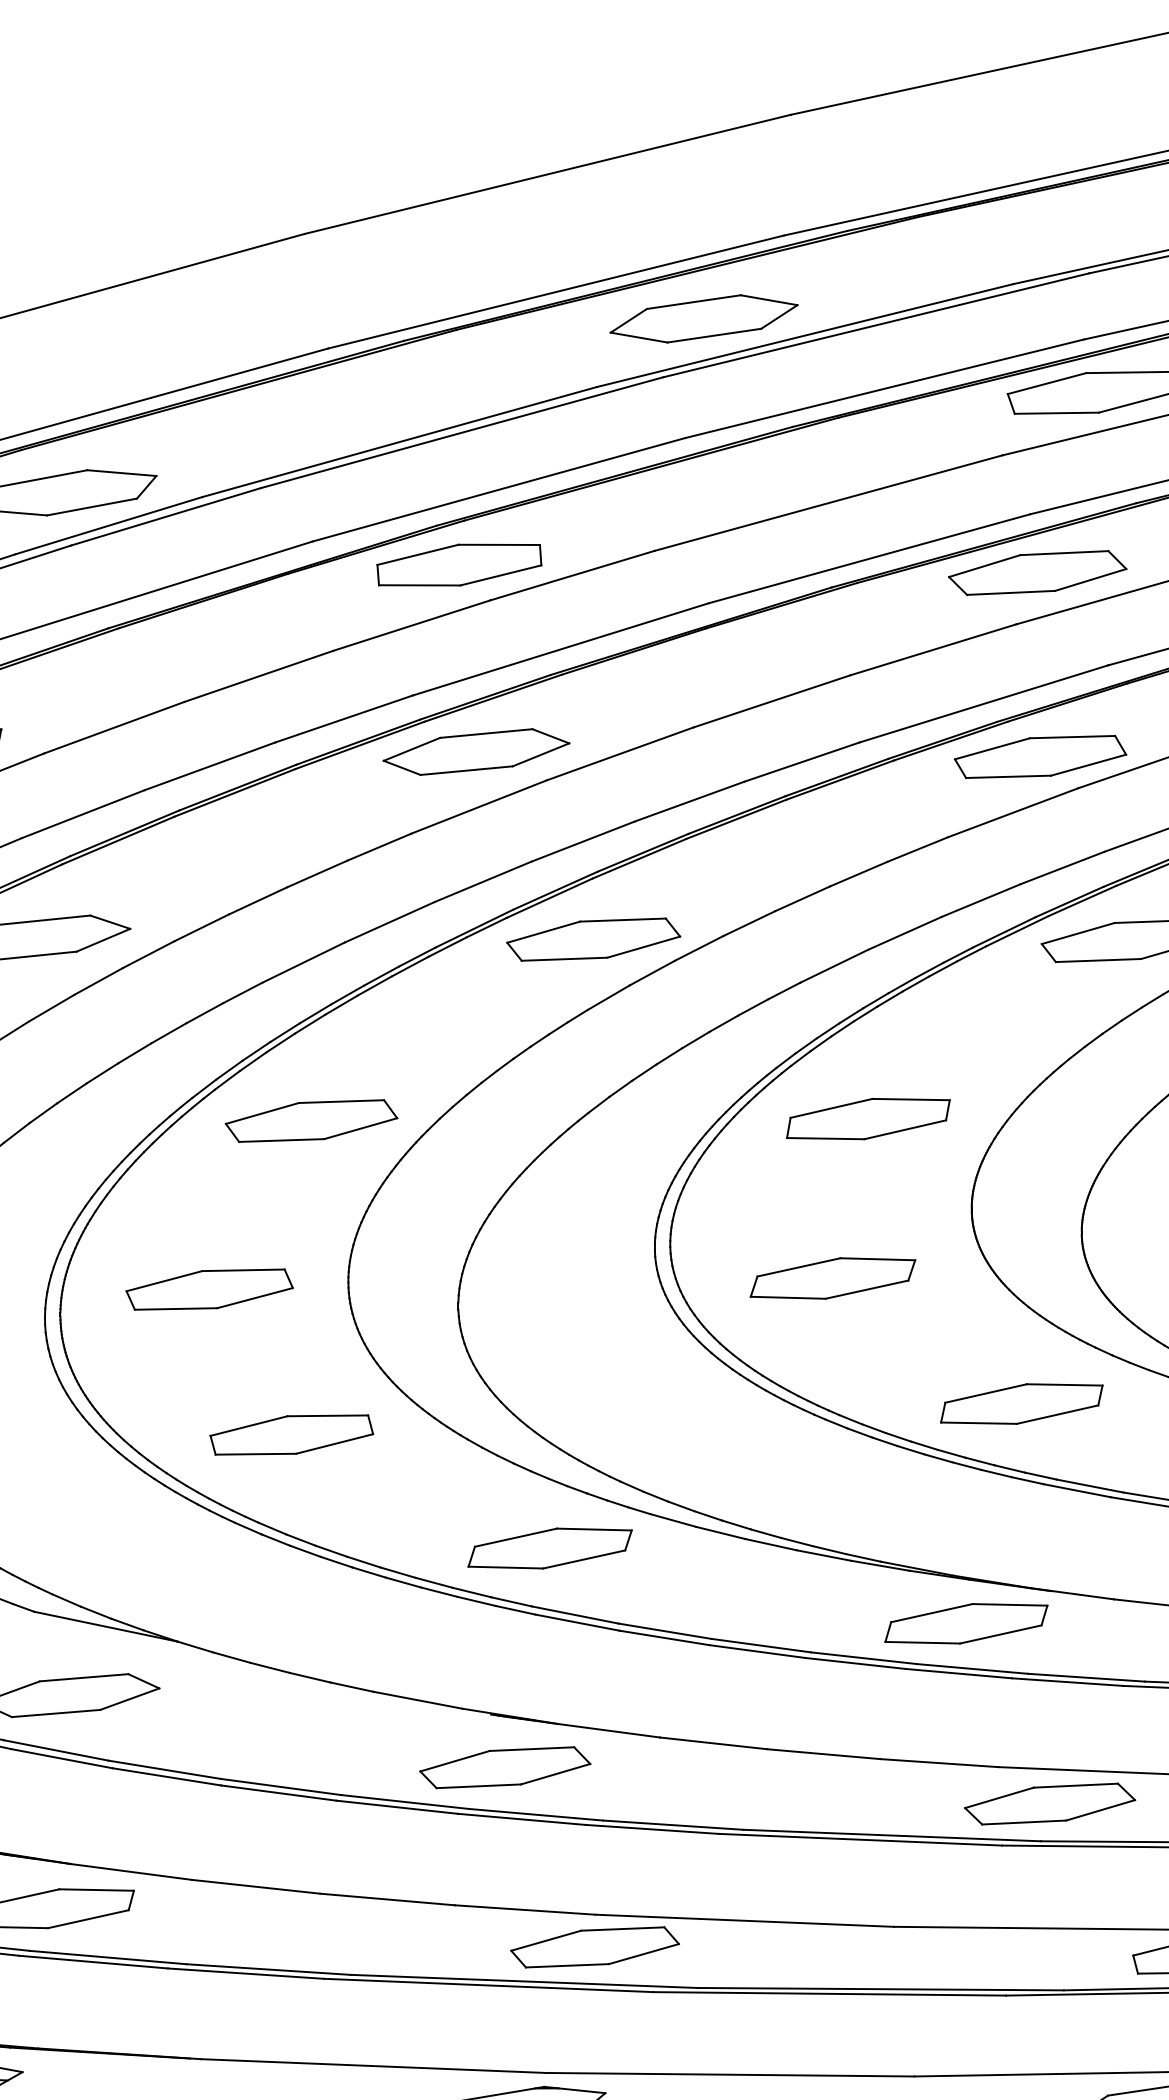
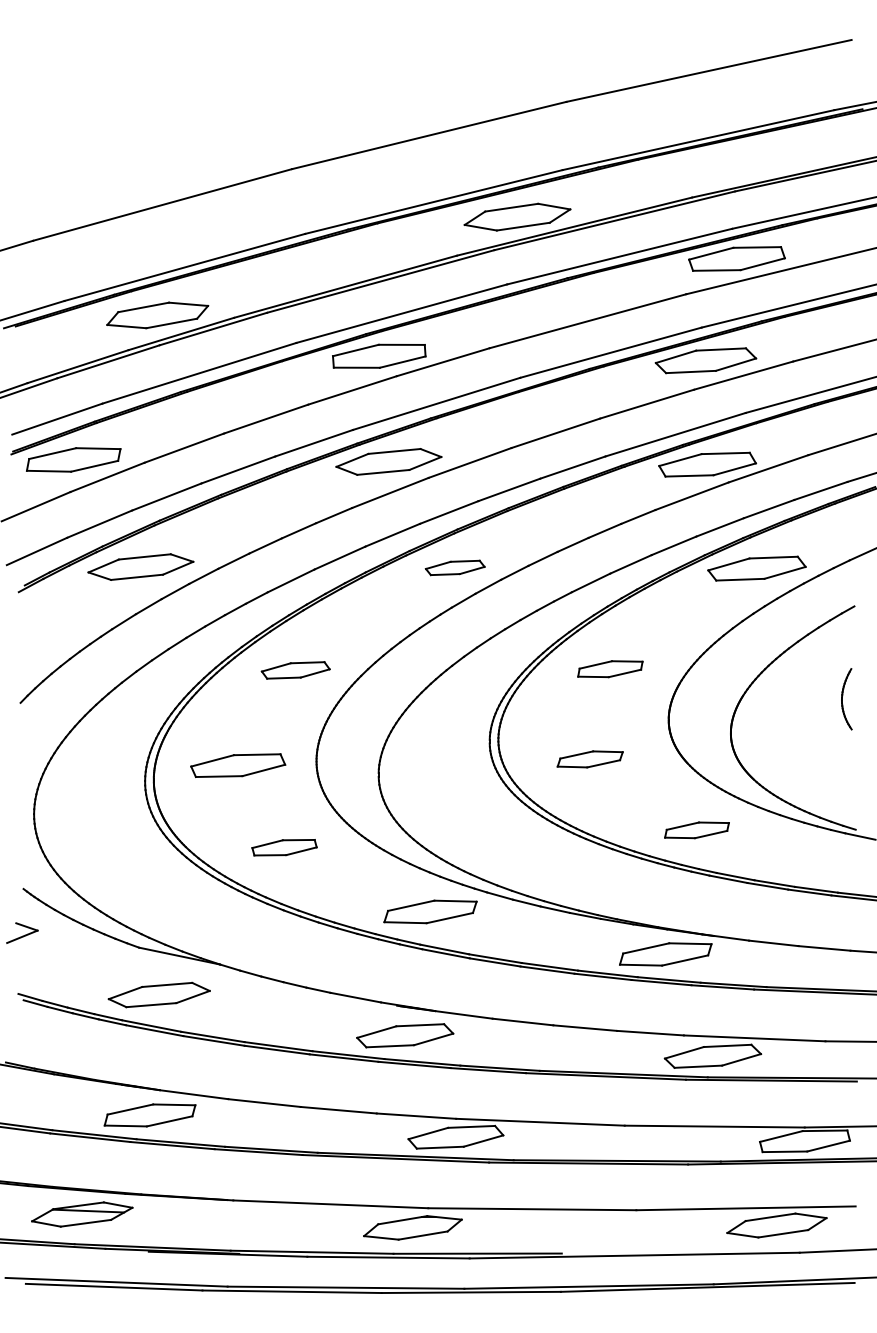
part: (594, 938) -> (455, 567), size x0.6
part: (868, 1117) -> (610, 668), size x0.7
part: (311, 1121) -> (295, 670), size x0.7
part: (831, 1278) -> (589, 759), size x0.7
part: (1020, 1404) -> (696, 830), size x0.7
part: (291, 1434) -> (284, 847), size x0.7

